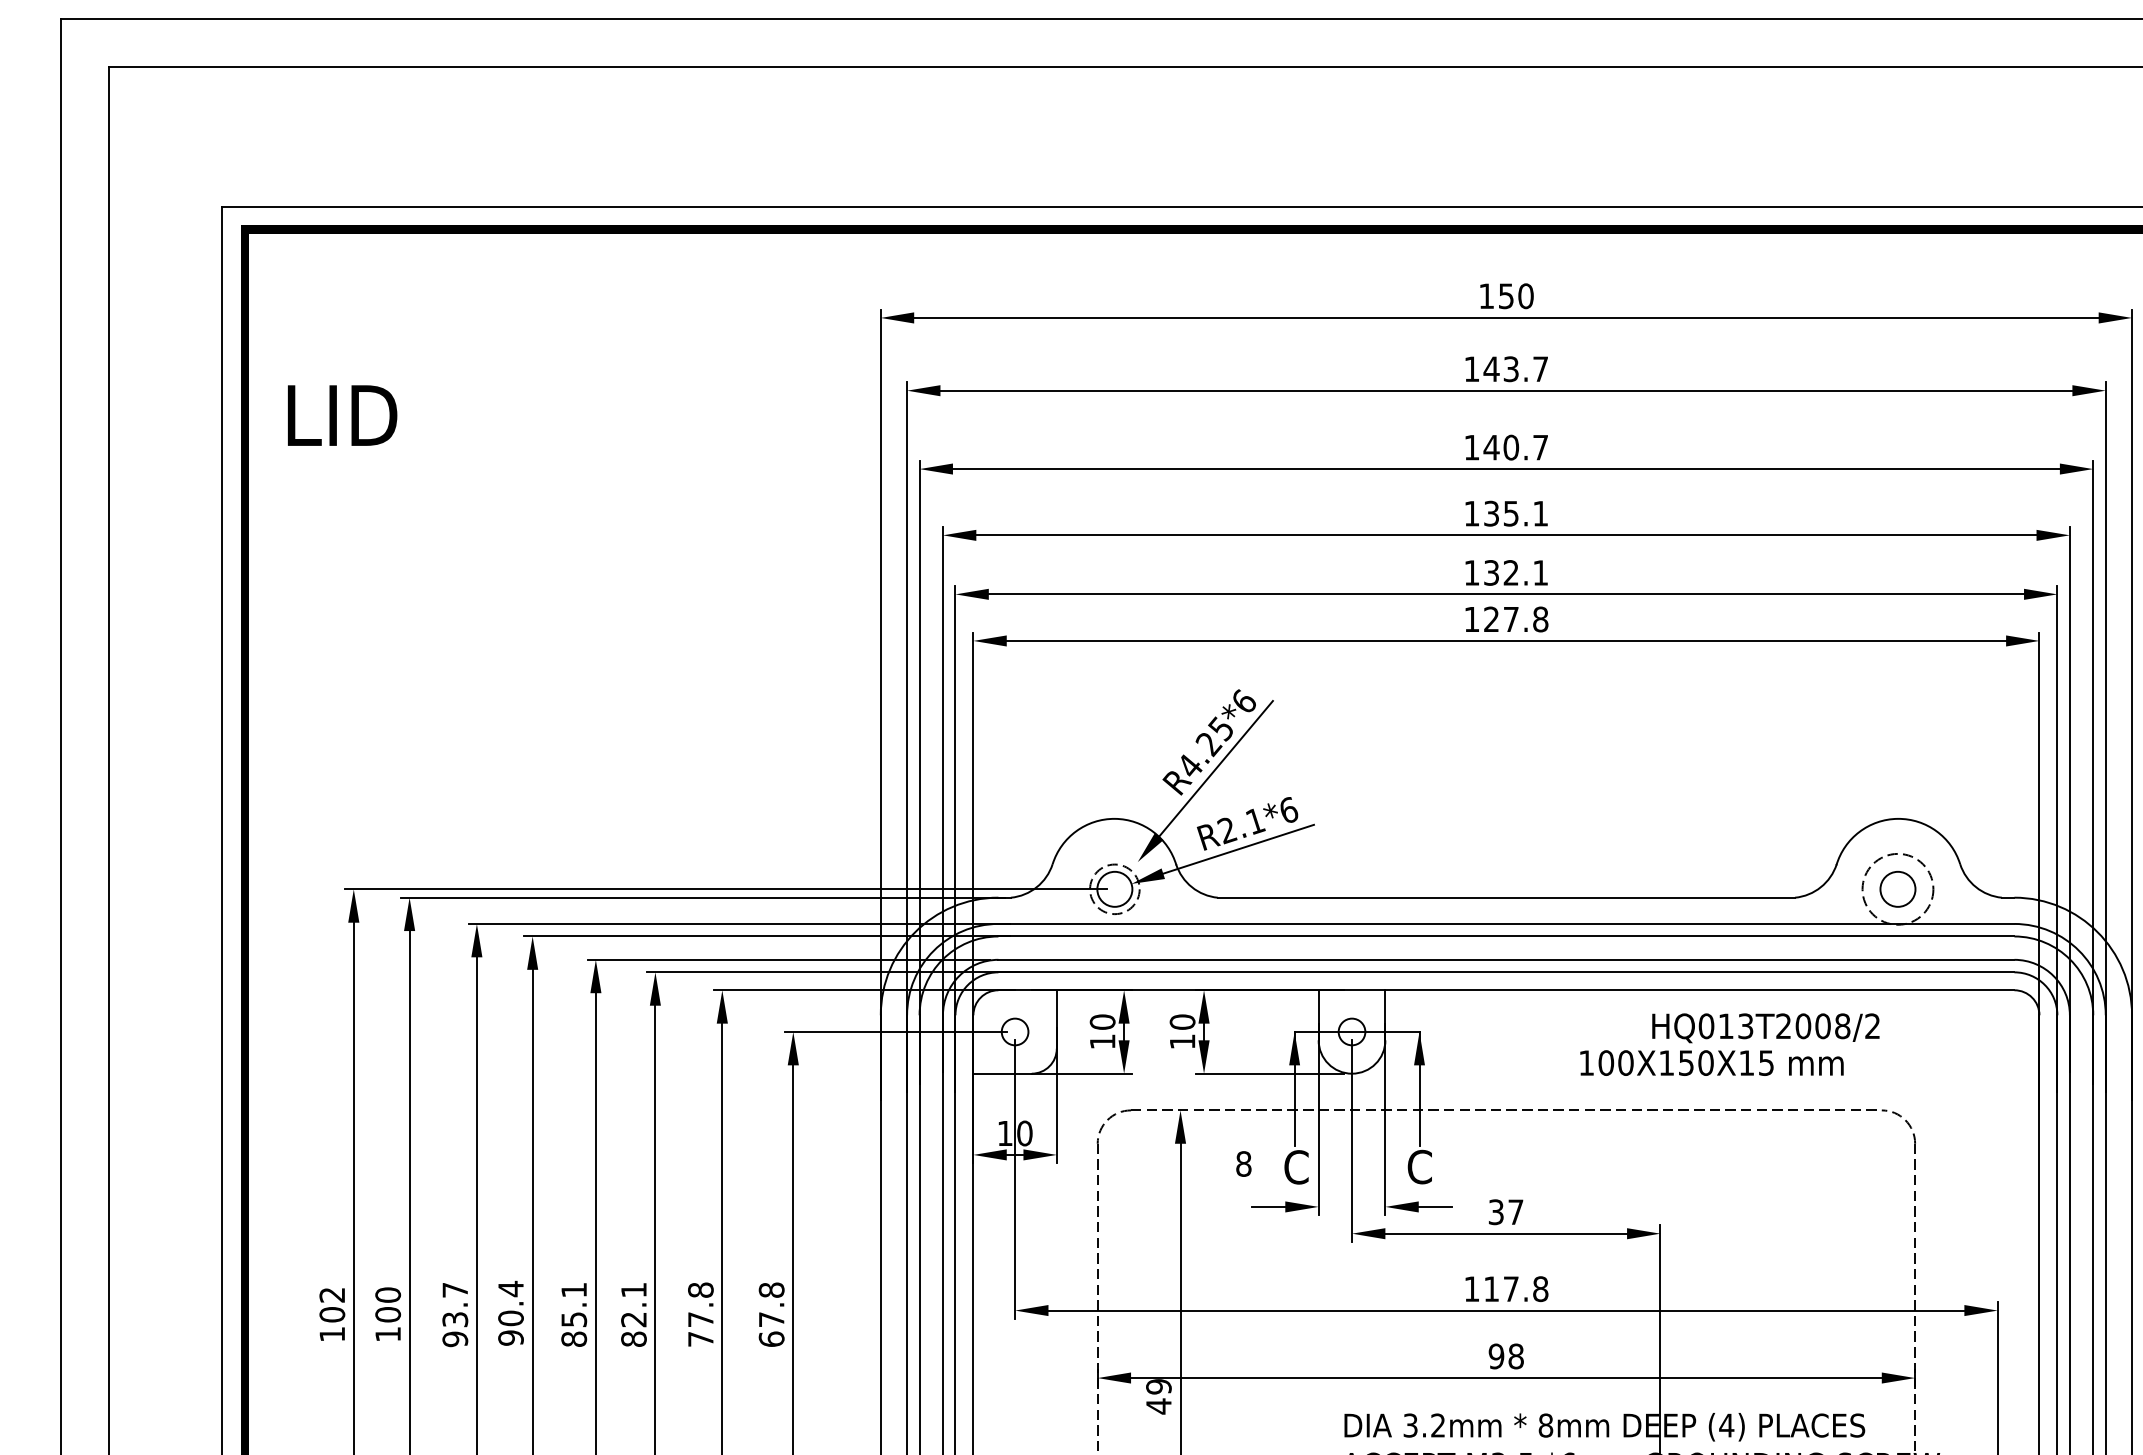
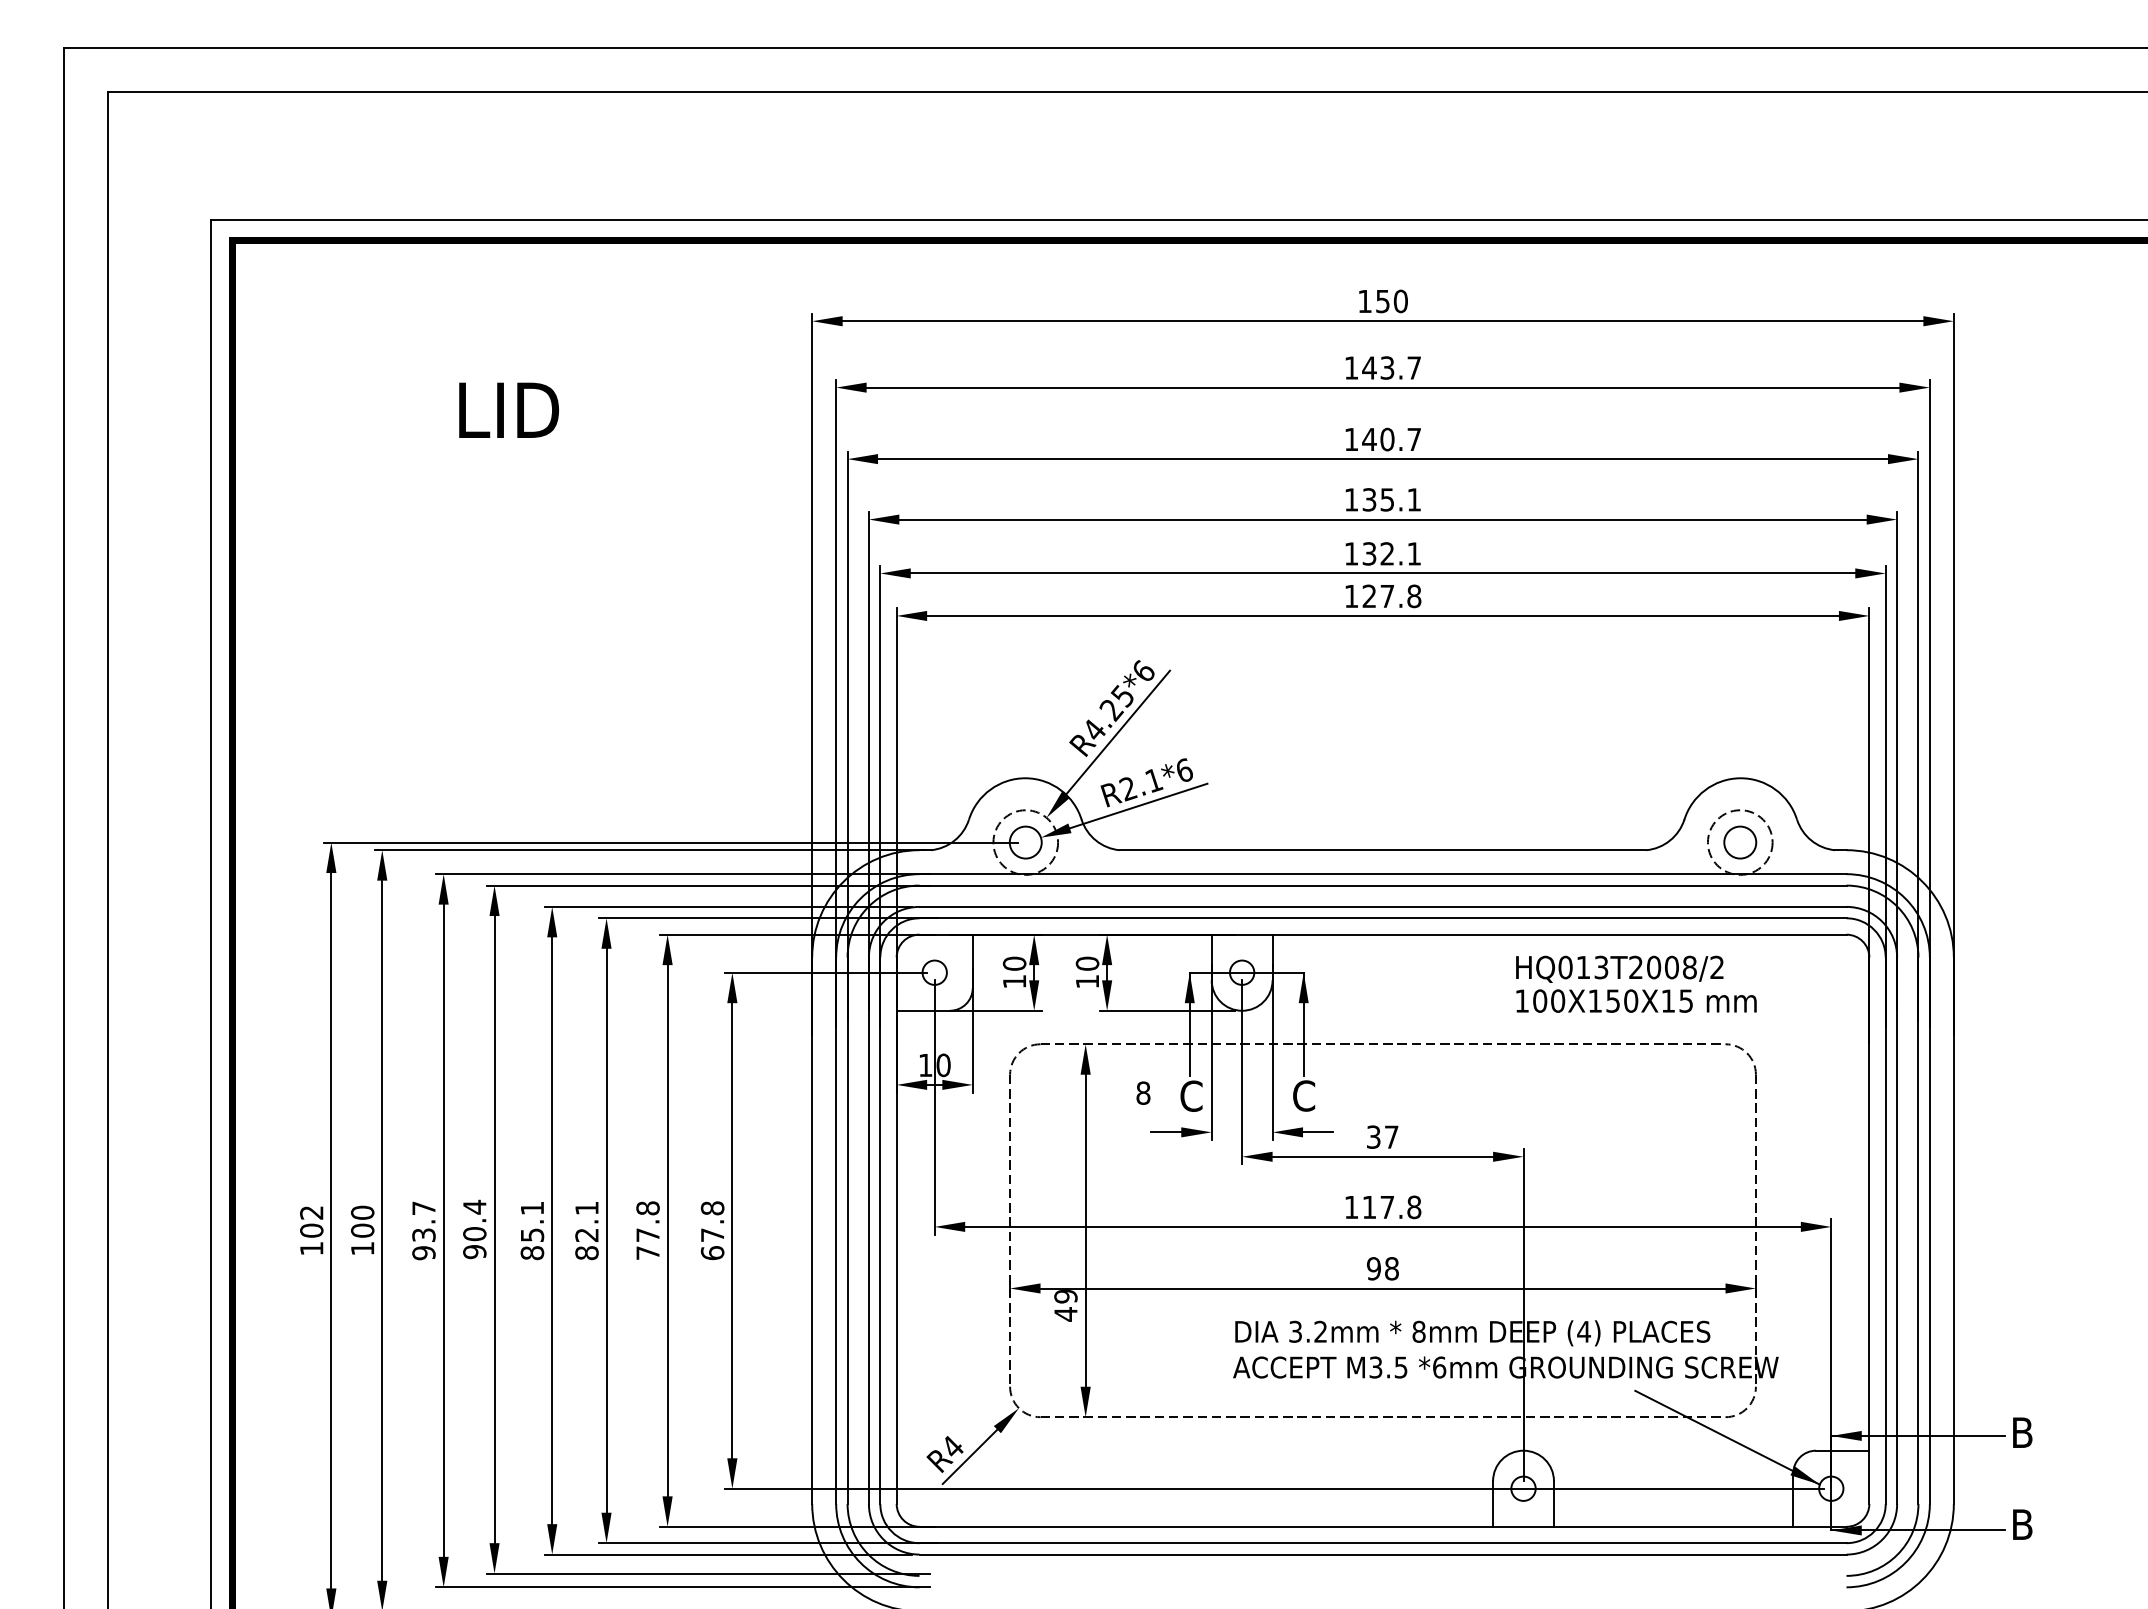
text: (341, 414) -> (508, 409), moved
circle: (1114, 889) -> (1025, 842), size x1.43
text: (1711, 1062) -> (1636, 1000), moved

